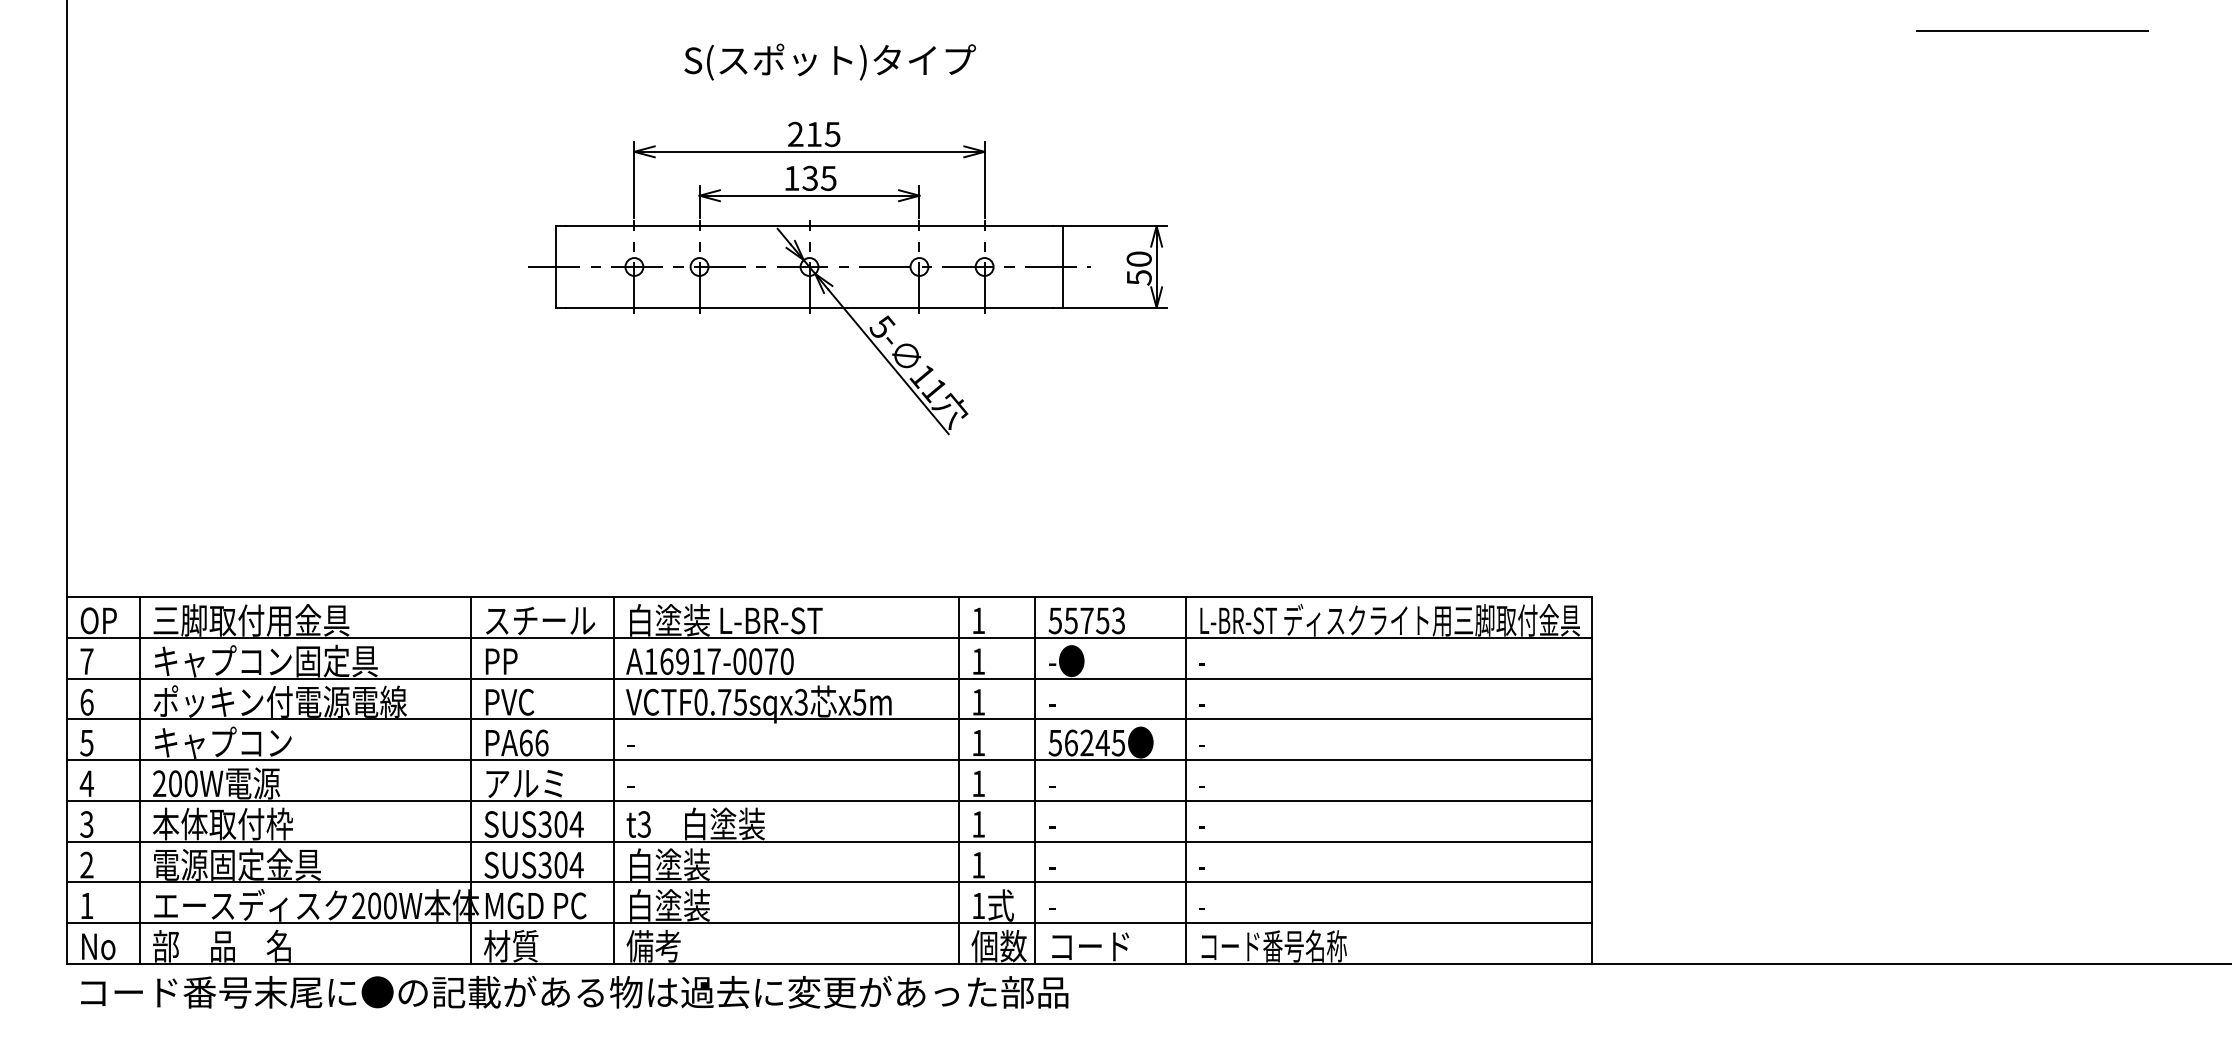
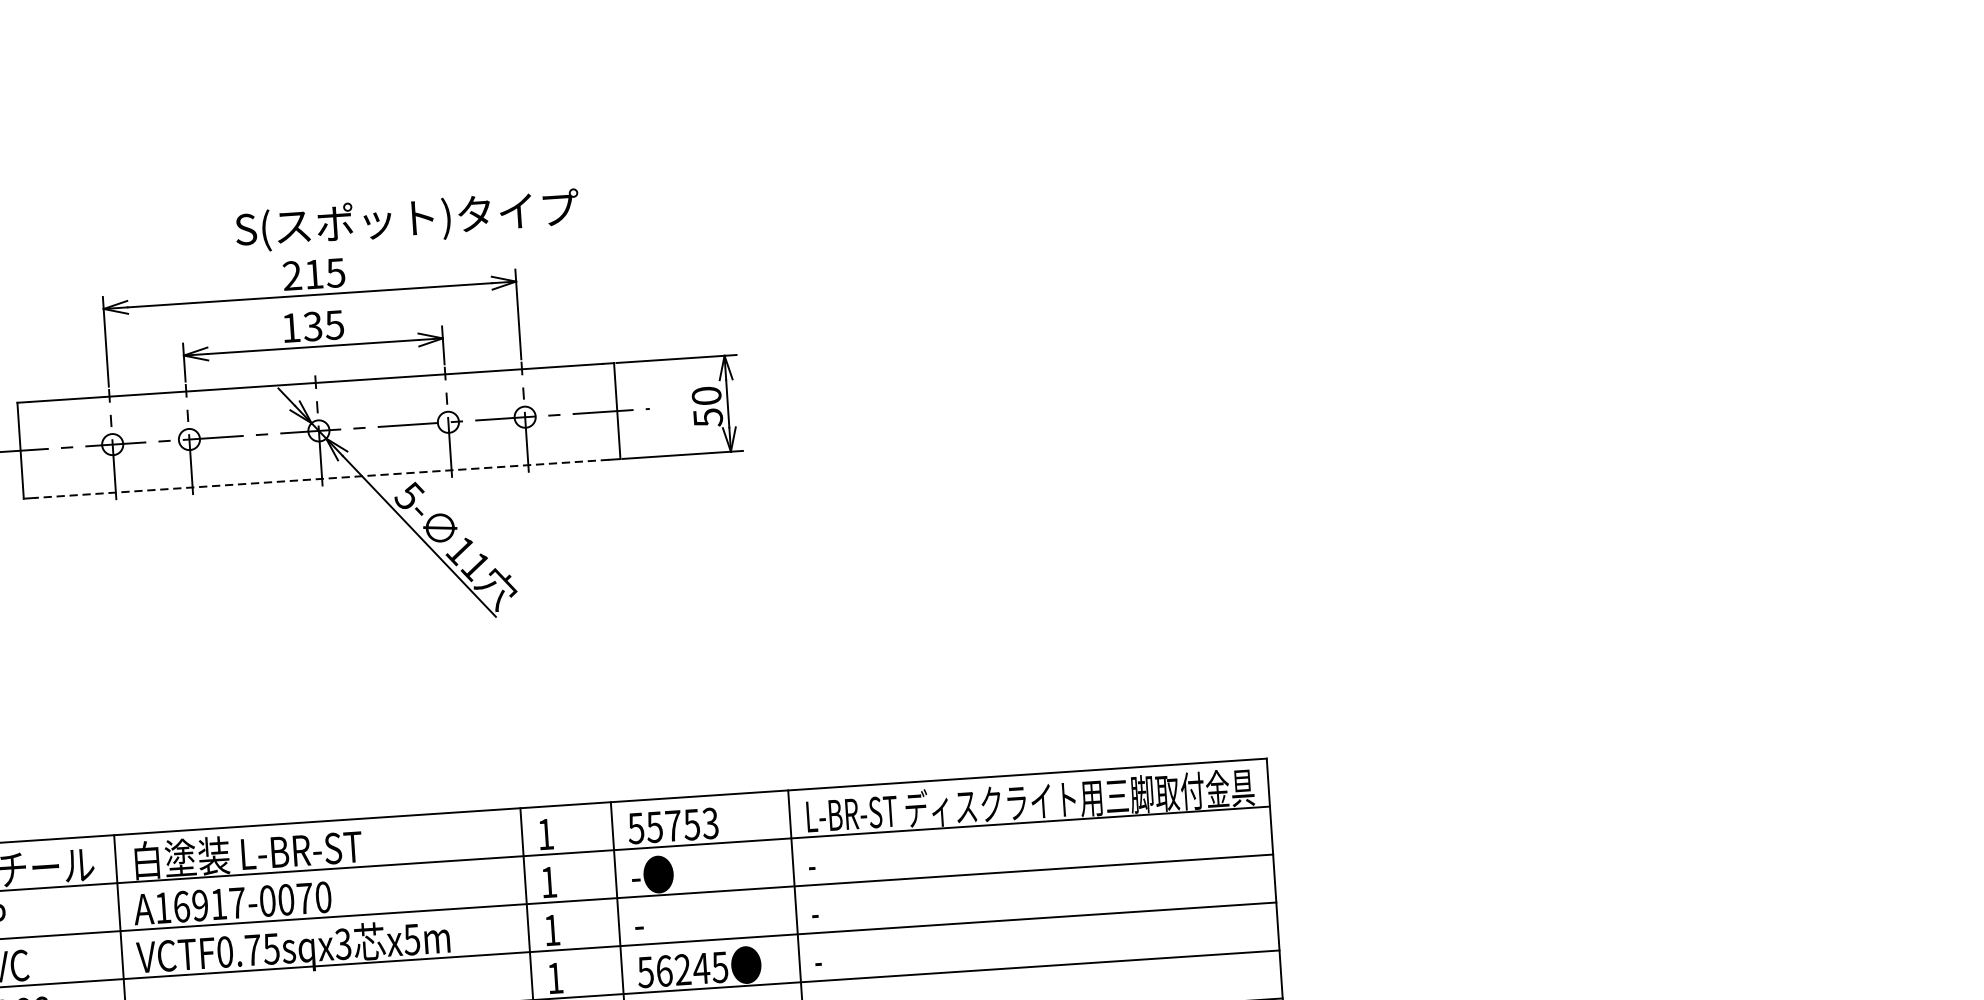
line: (2032, 30) -> (1740, 56), removed
text: (829, 61) -> (406, 219), moved
line: (809, 307) -> (322, 478), solid -> dashed

